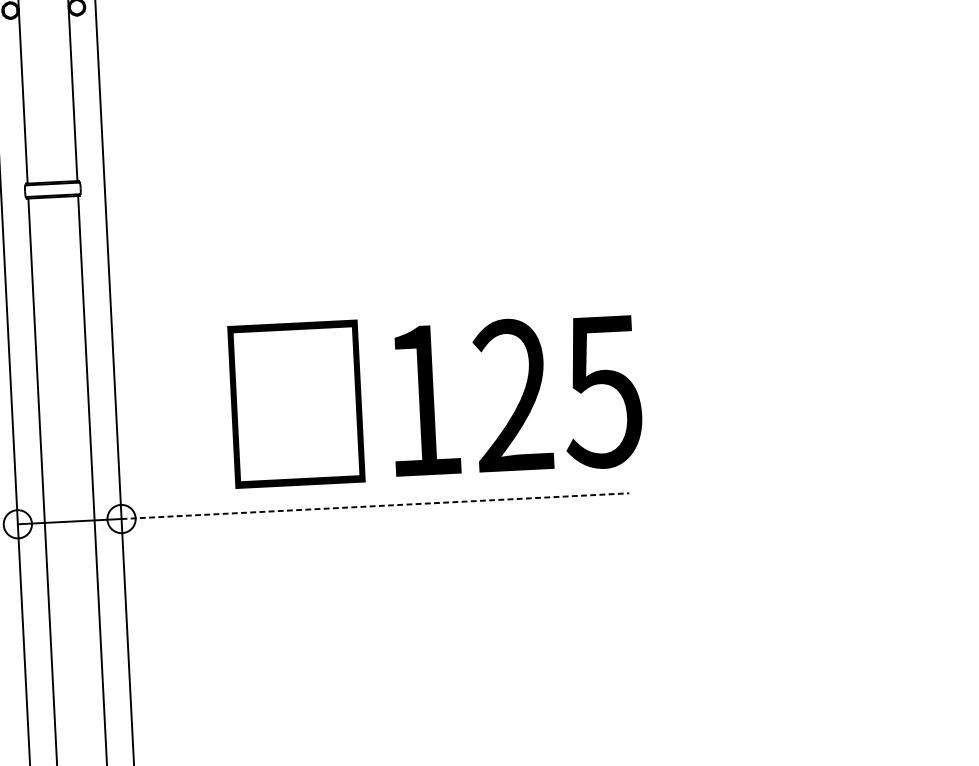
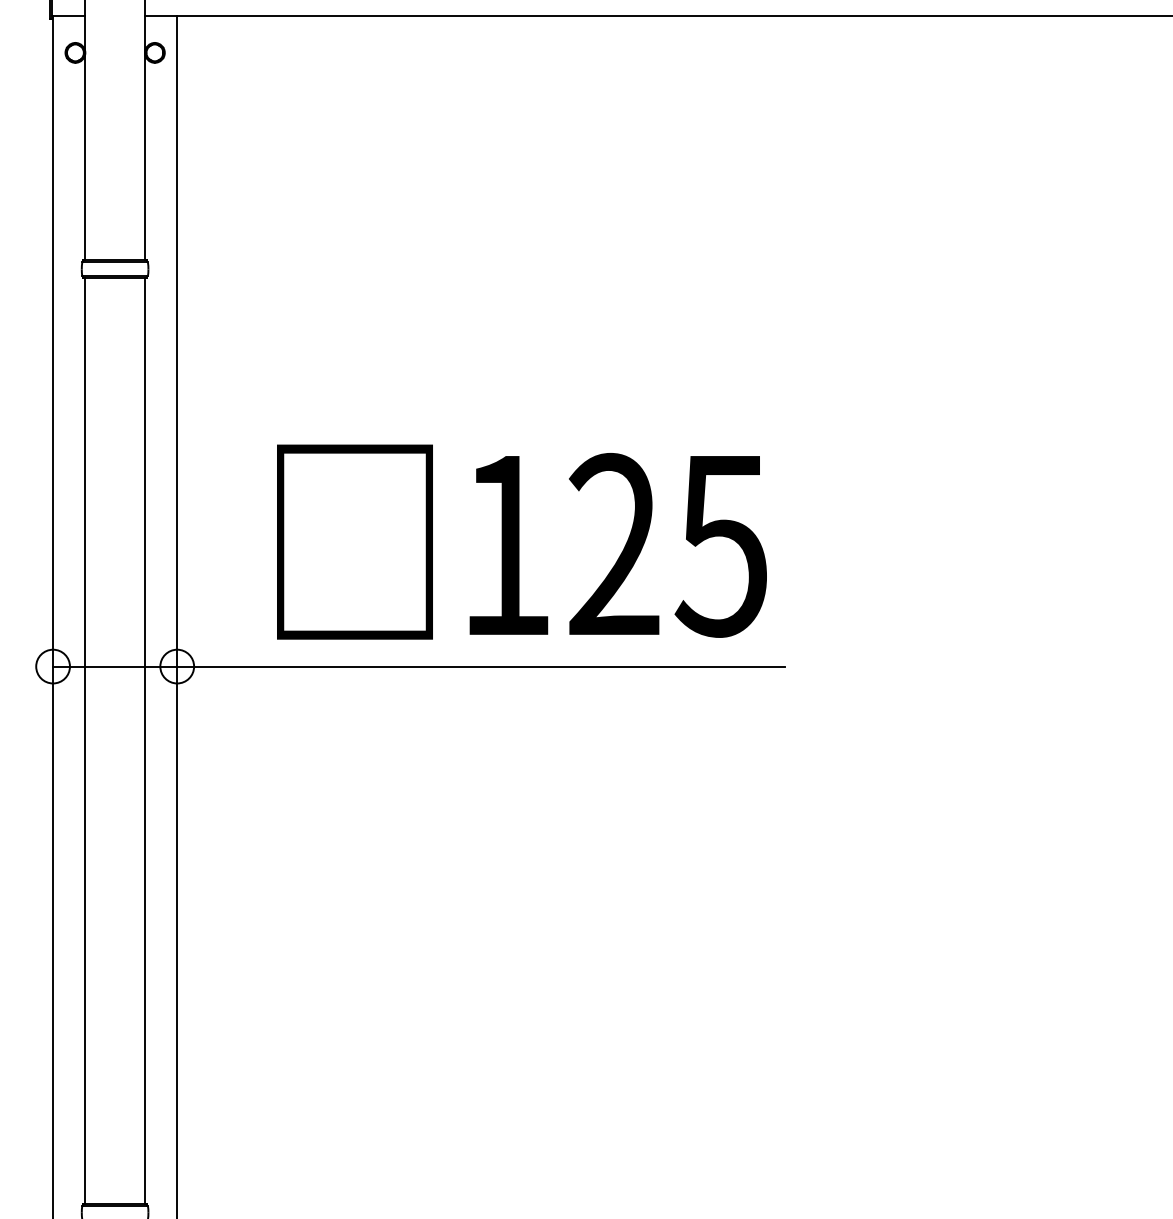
text: (435, 396) -> (521, 541), moved
line: (375, 506) -> (481, 666), dashed -> solid

